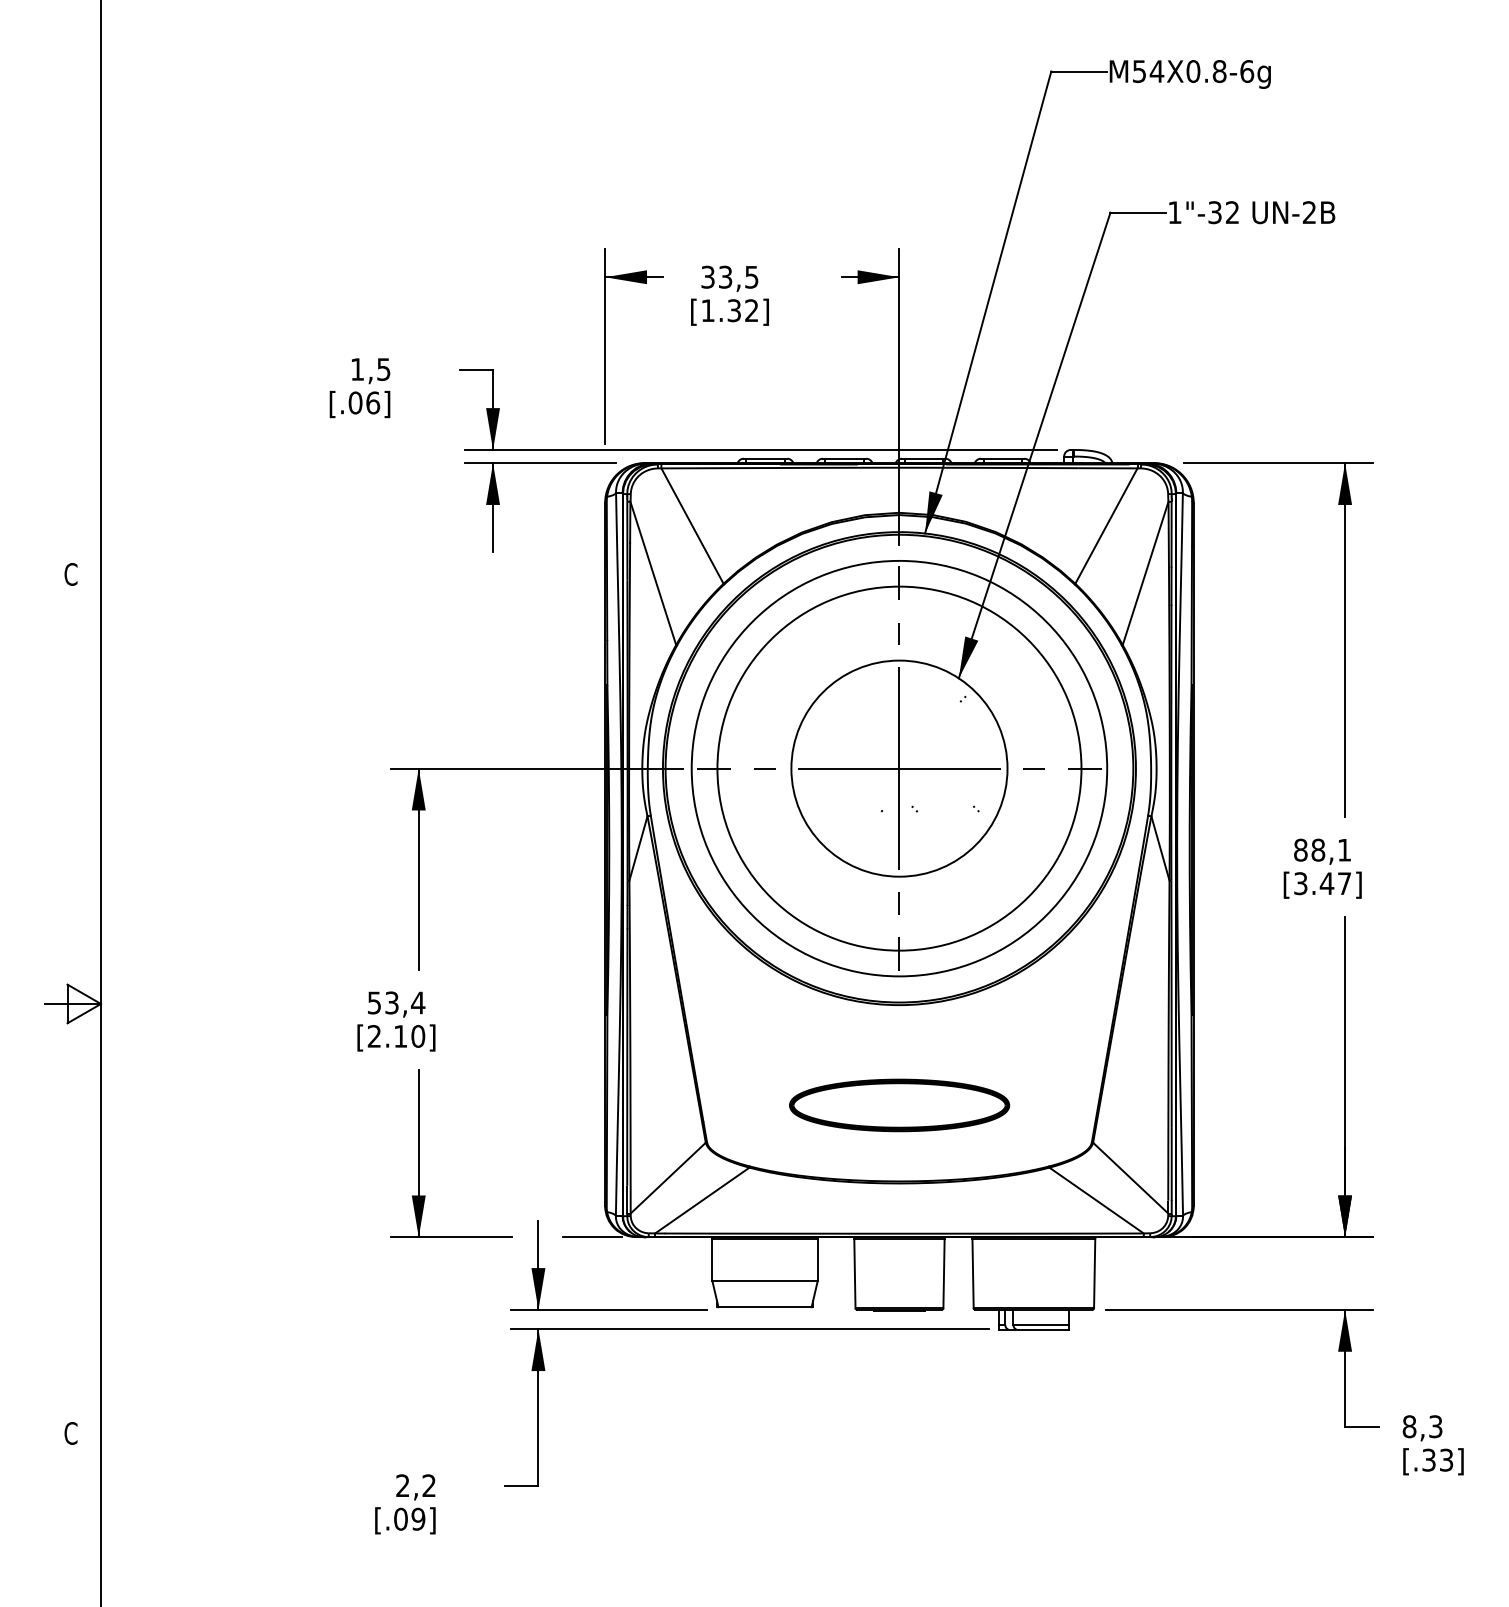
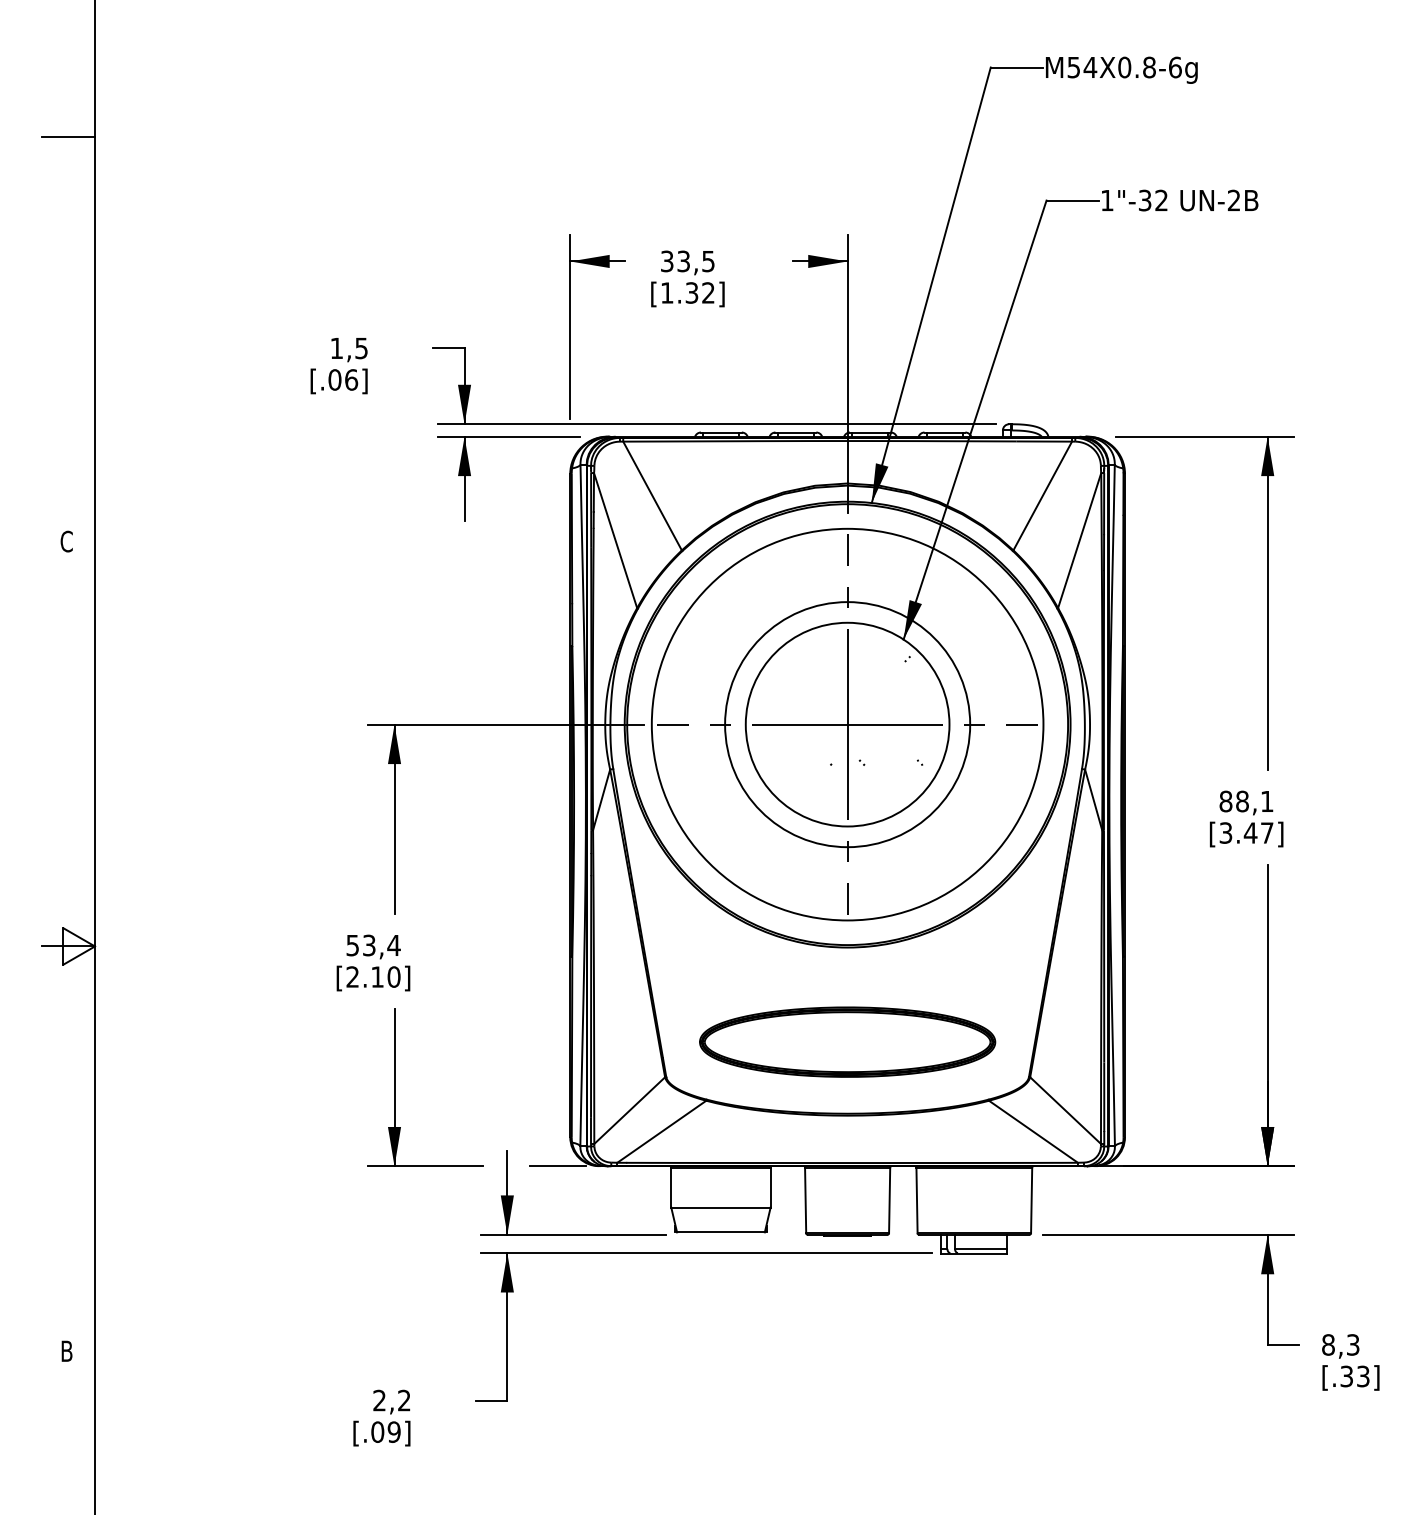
line: (72, 144) -> (68, 136), added
circle: (899, 768) -> (847, 724), size x0.71
part: (899, 1104) -> (847, 1041), size x1.43
text: (70, 1433) -> (66, 1351), C -> B

